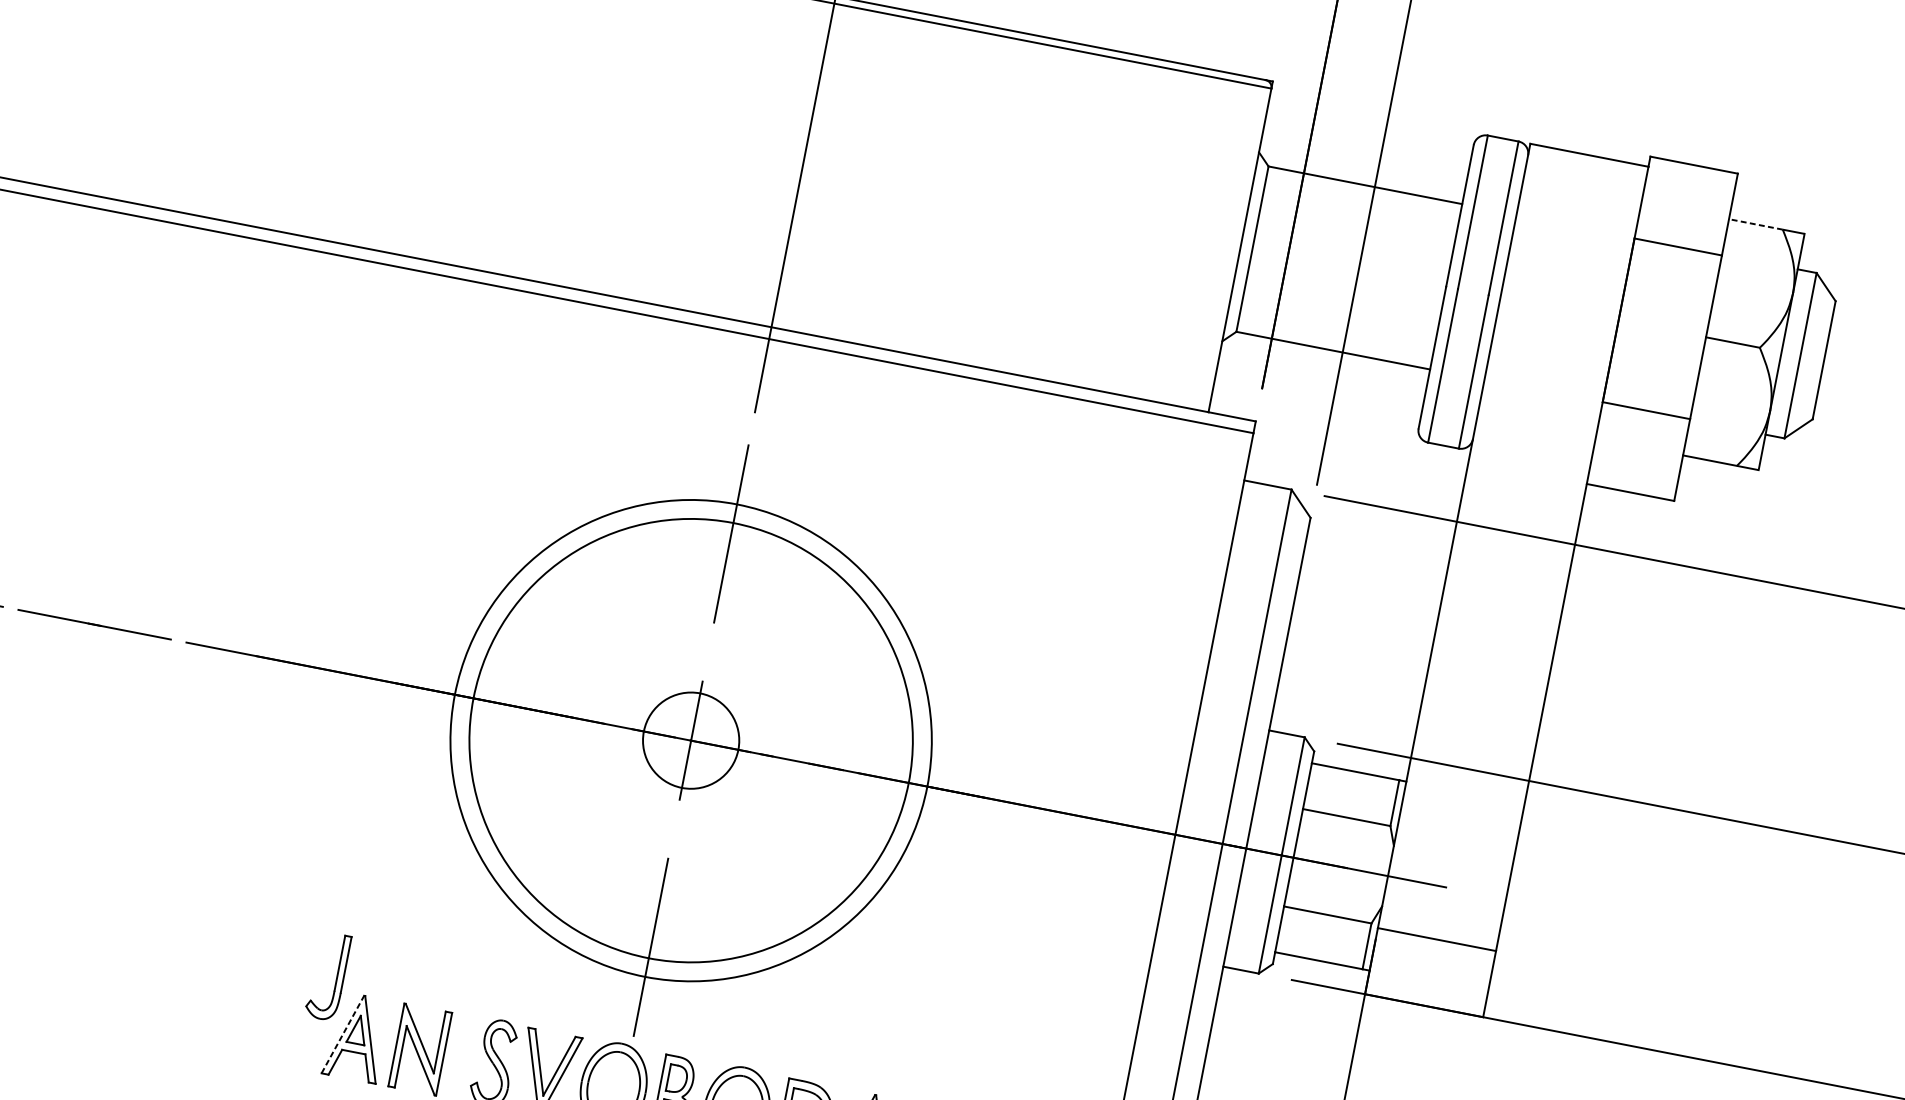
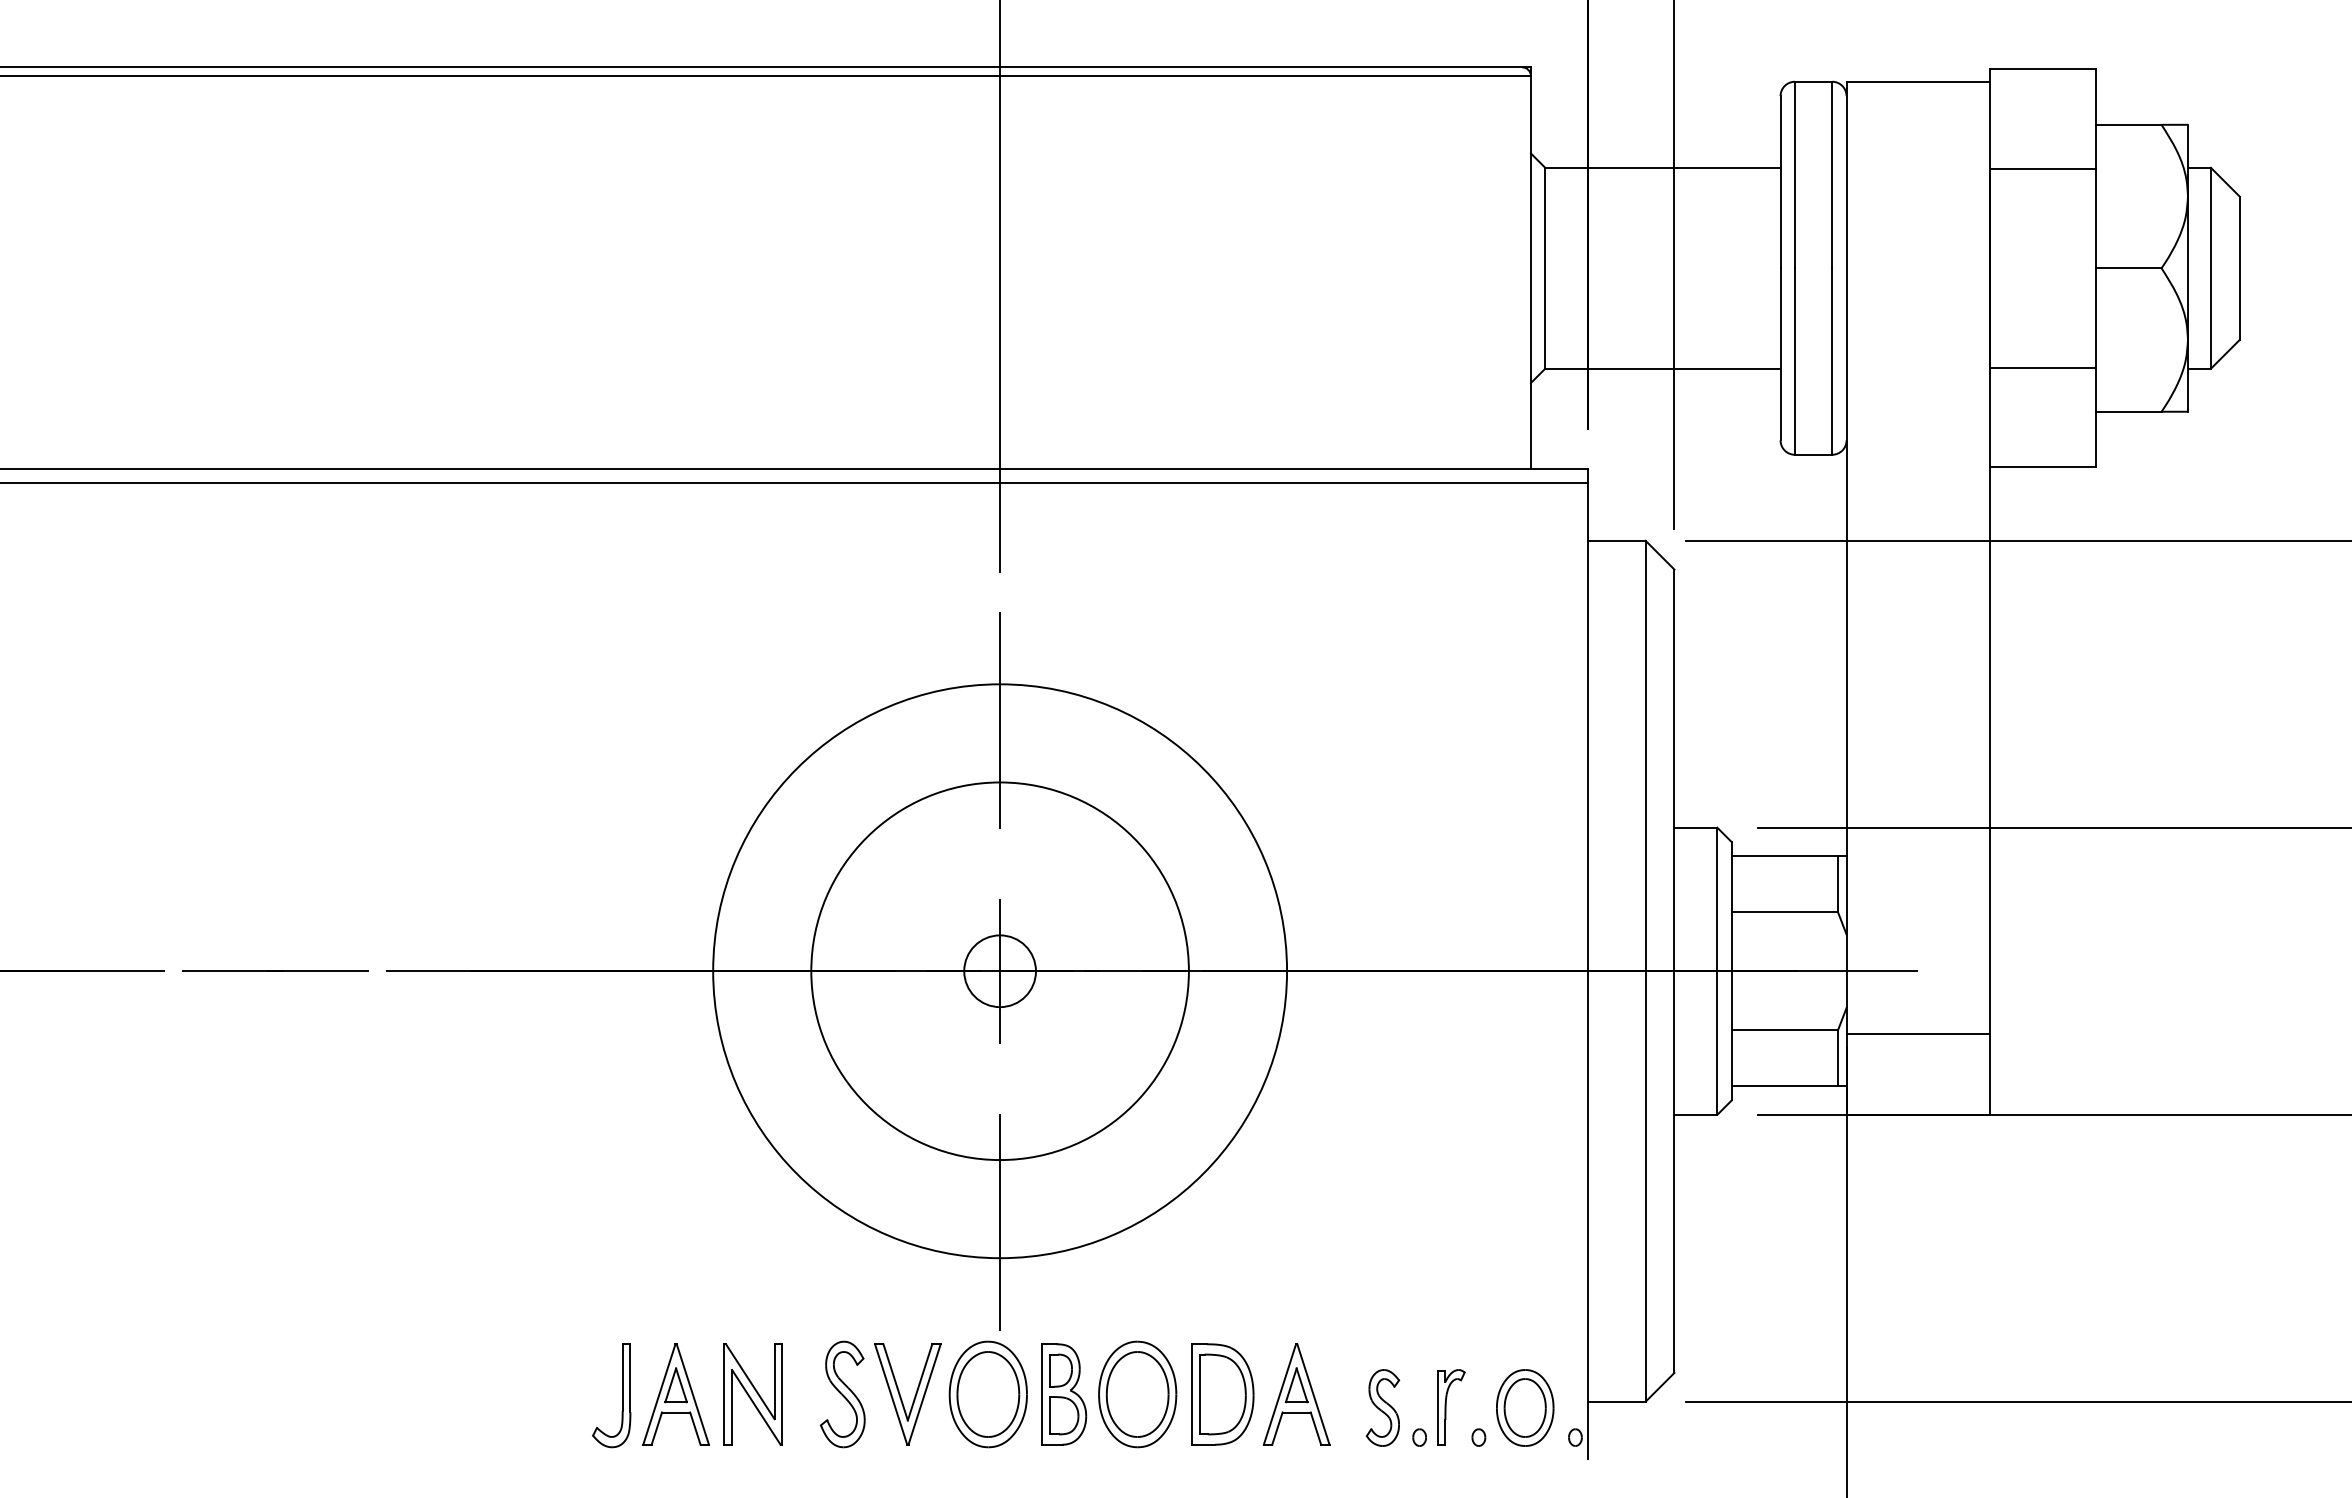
line: (1755, 224) -> (2128, 124), dashed -> solid
circle: (690, 740) -> (999, 971), size x0.62
circle: (690, 740) -> (999, 971), size x0.71
part: (336, 977) -> (622, 1395), moved
line: (342, 1034) -> (659, 1394), dashed -> solid

